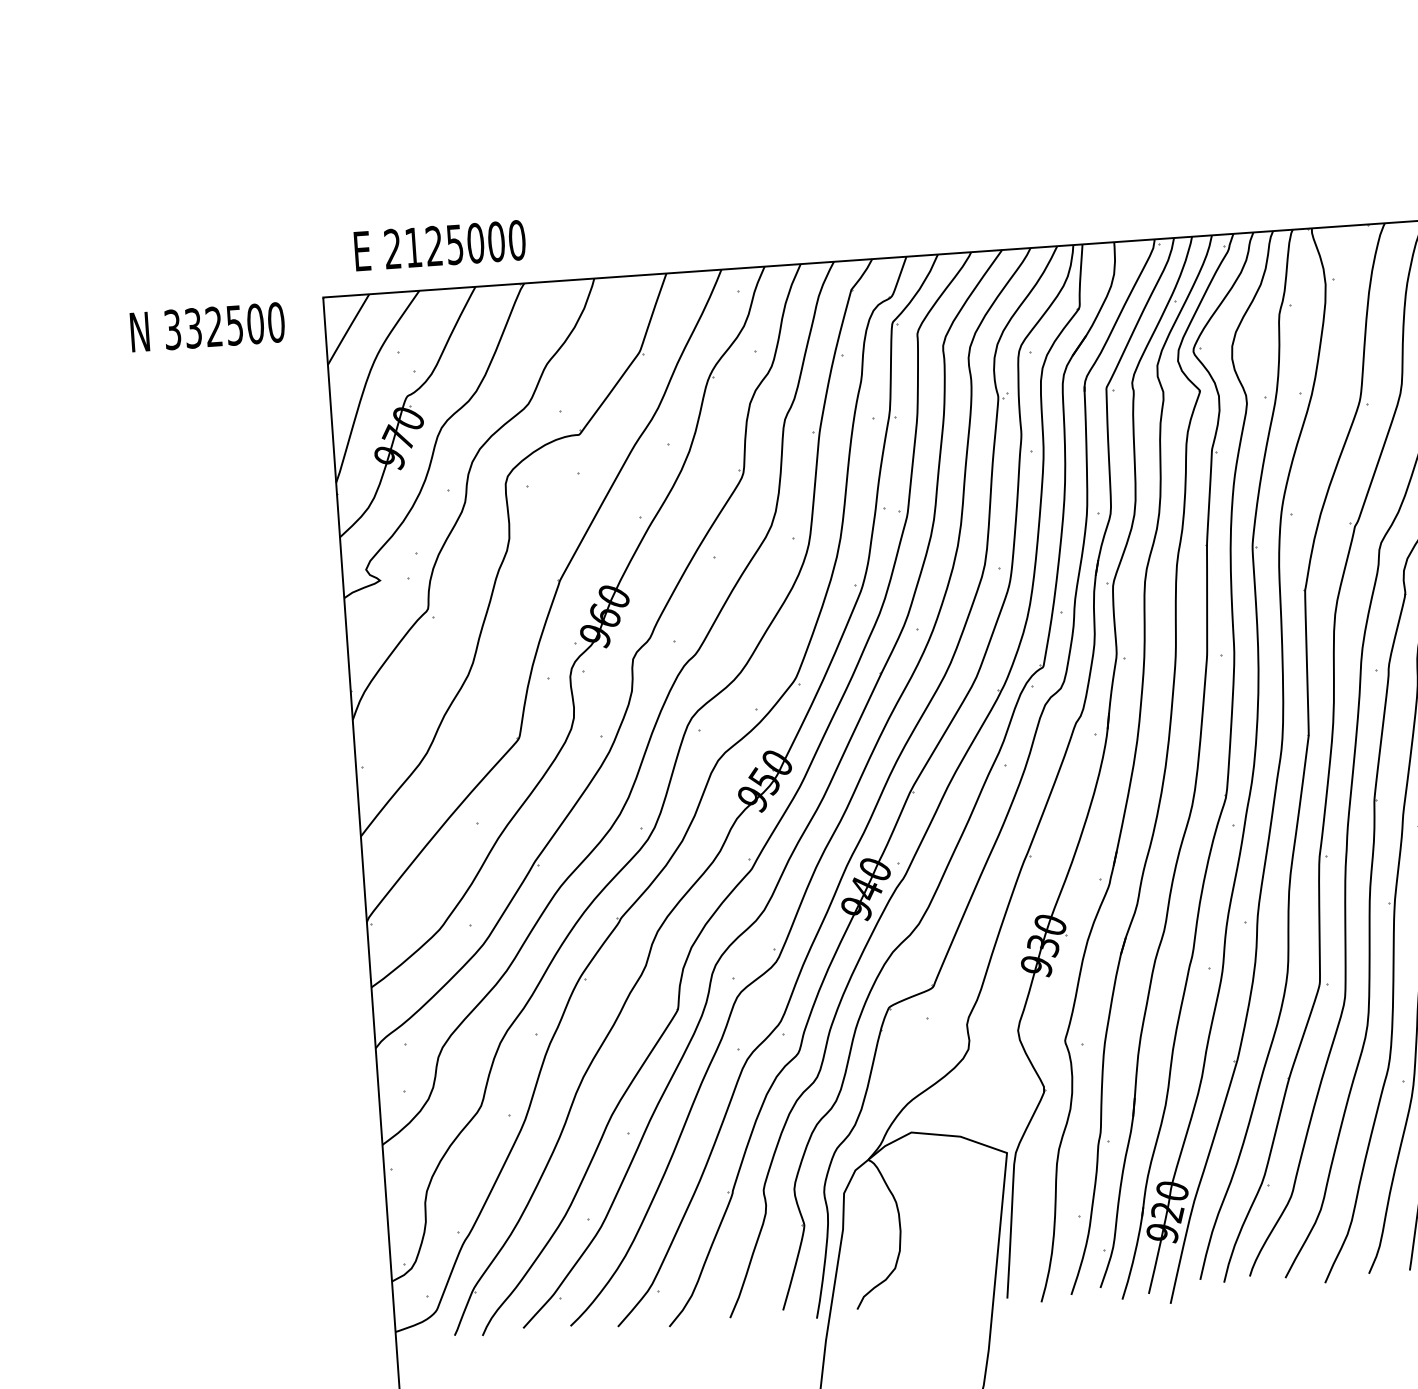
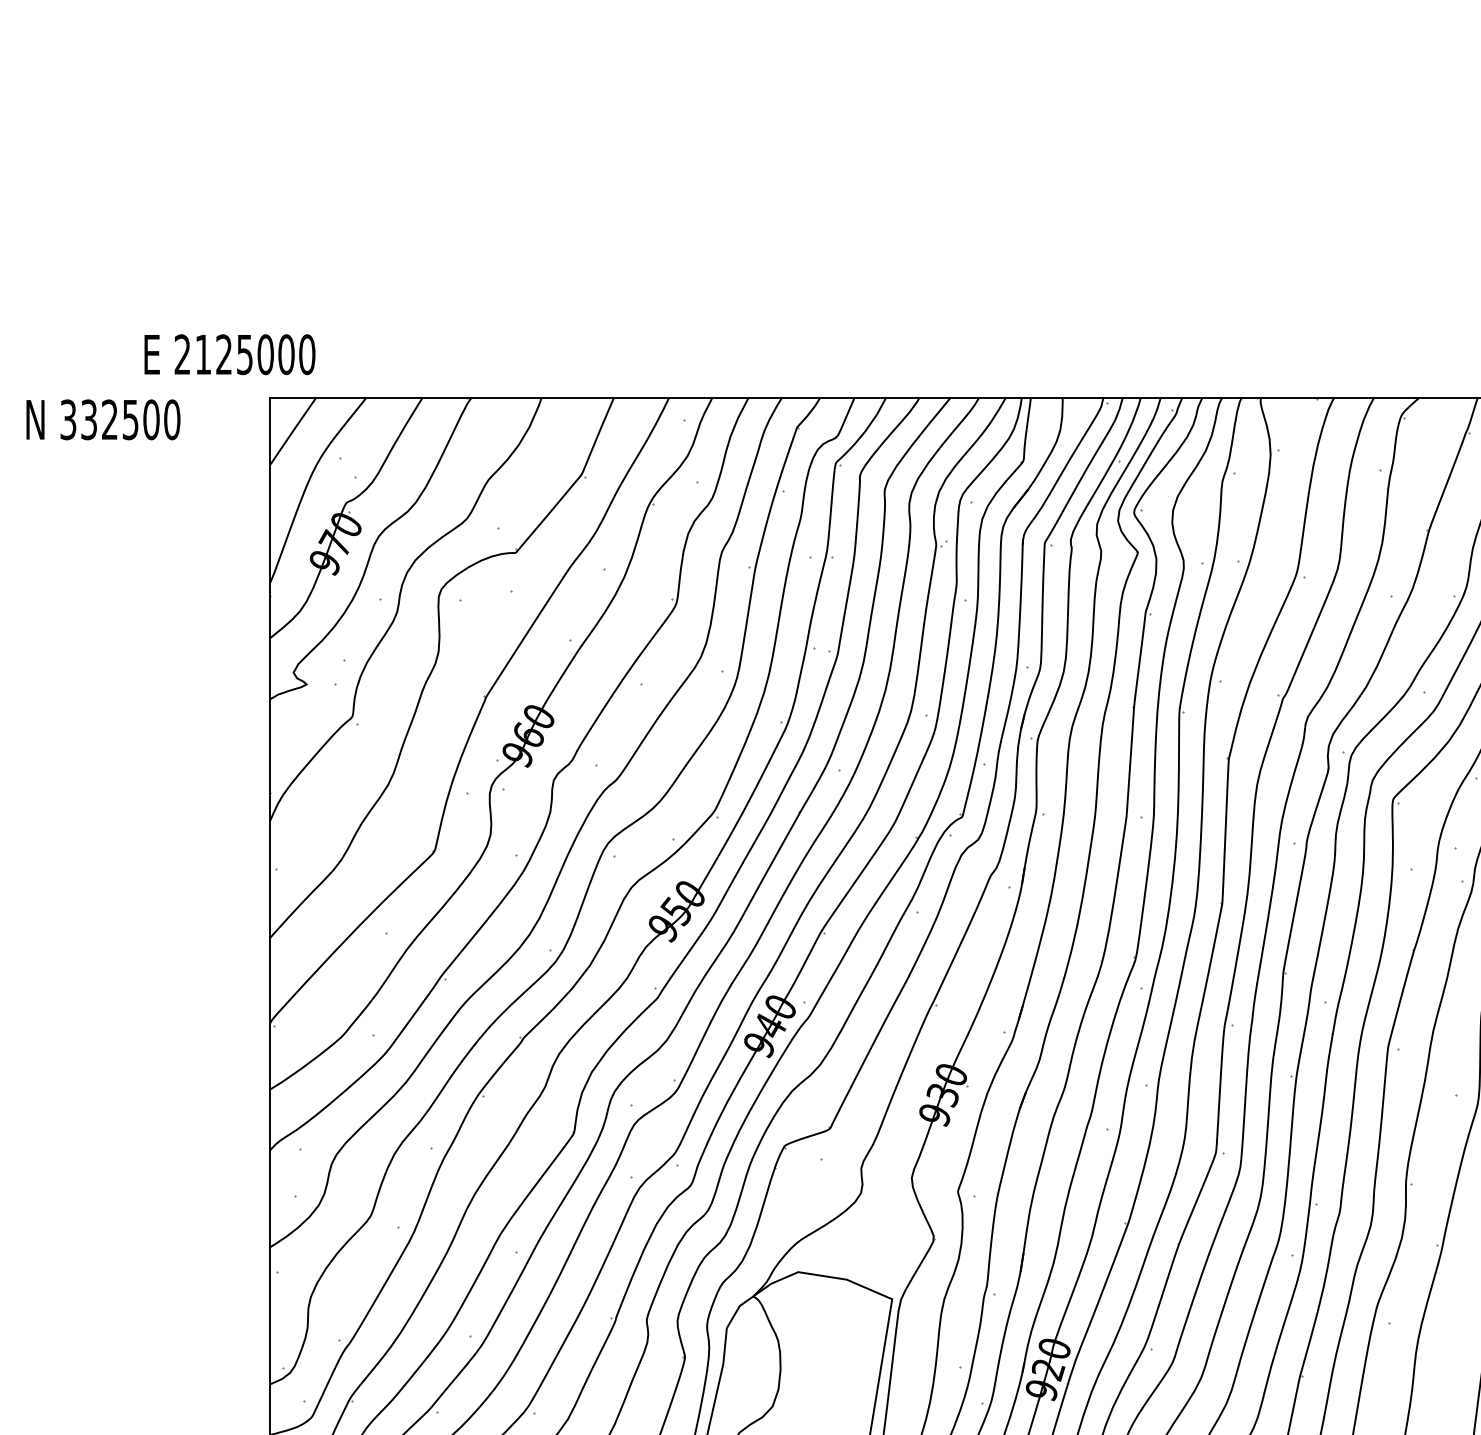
text: (439, 245) -> (229, 354), moved
text: (207, 327) -> (103, 419), moved

